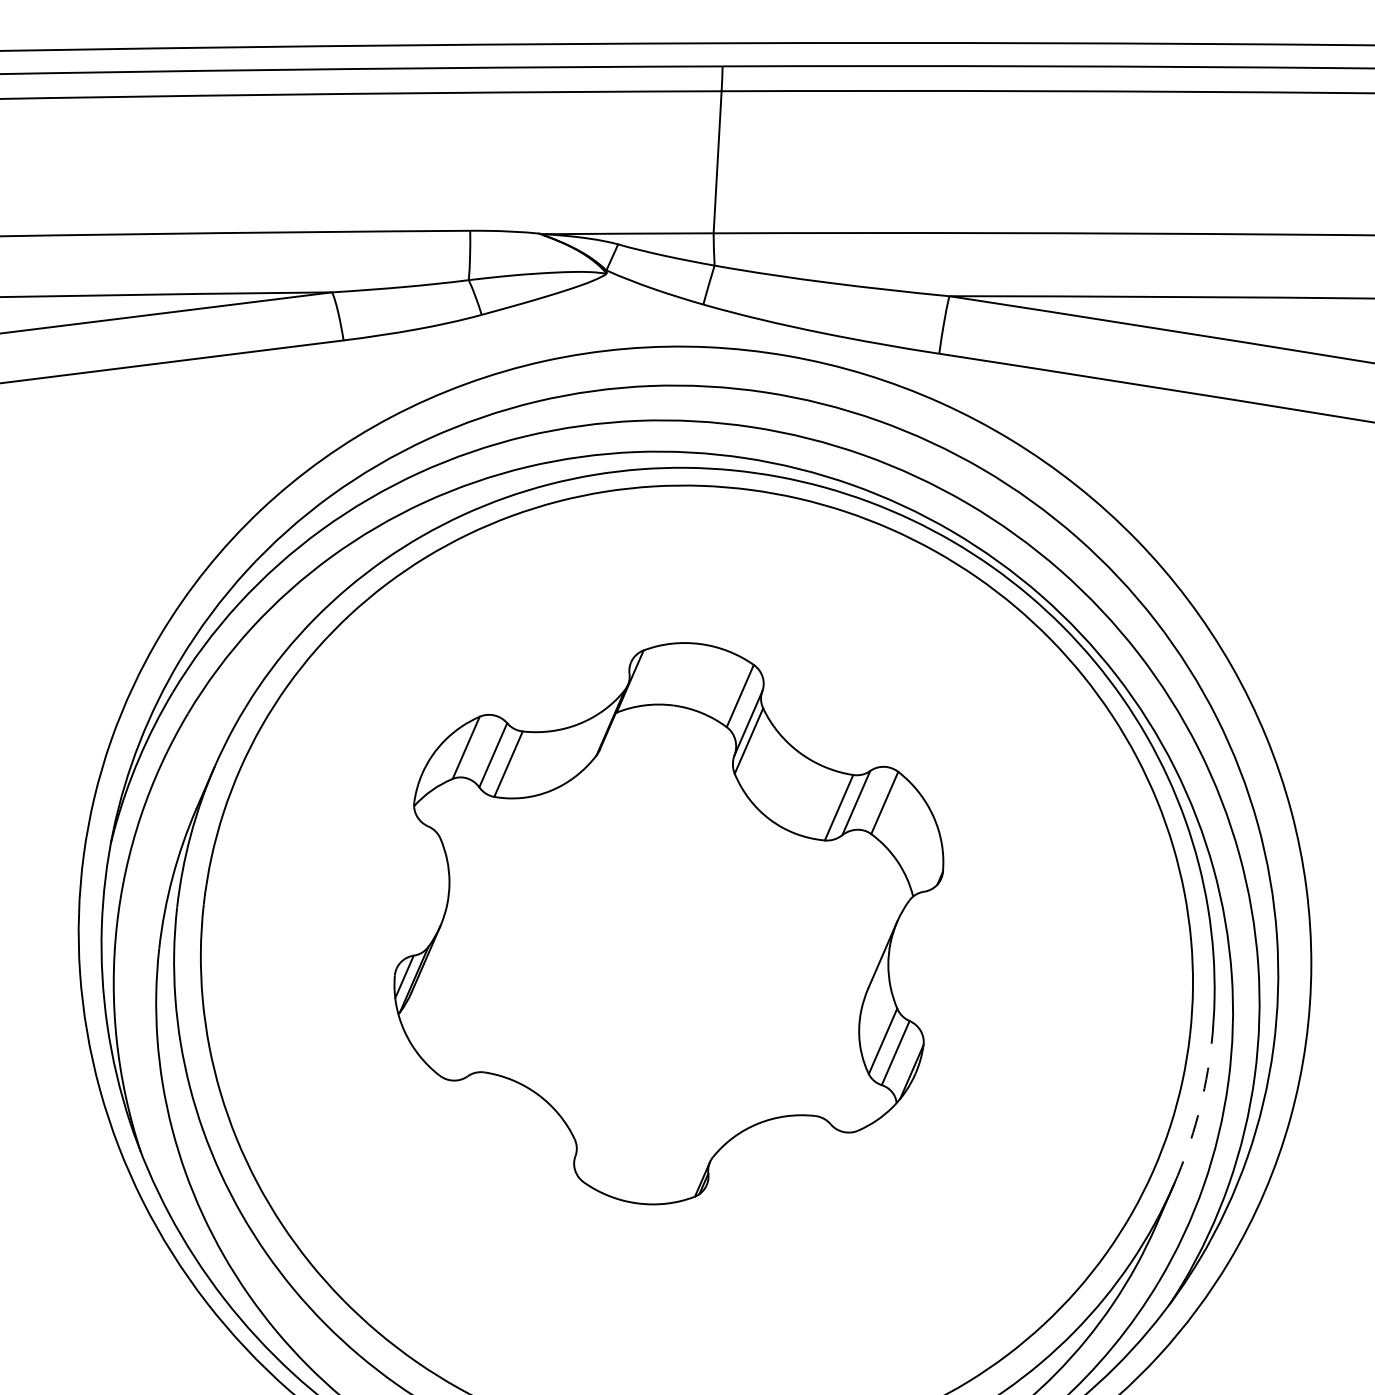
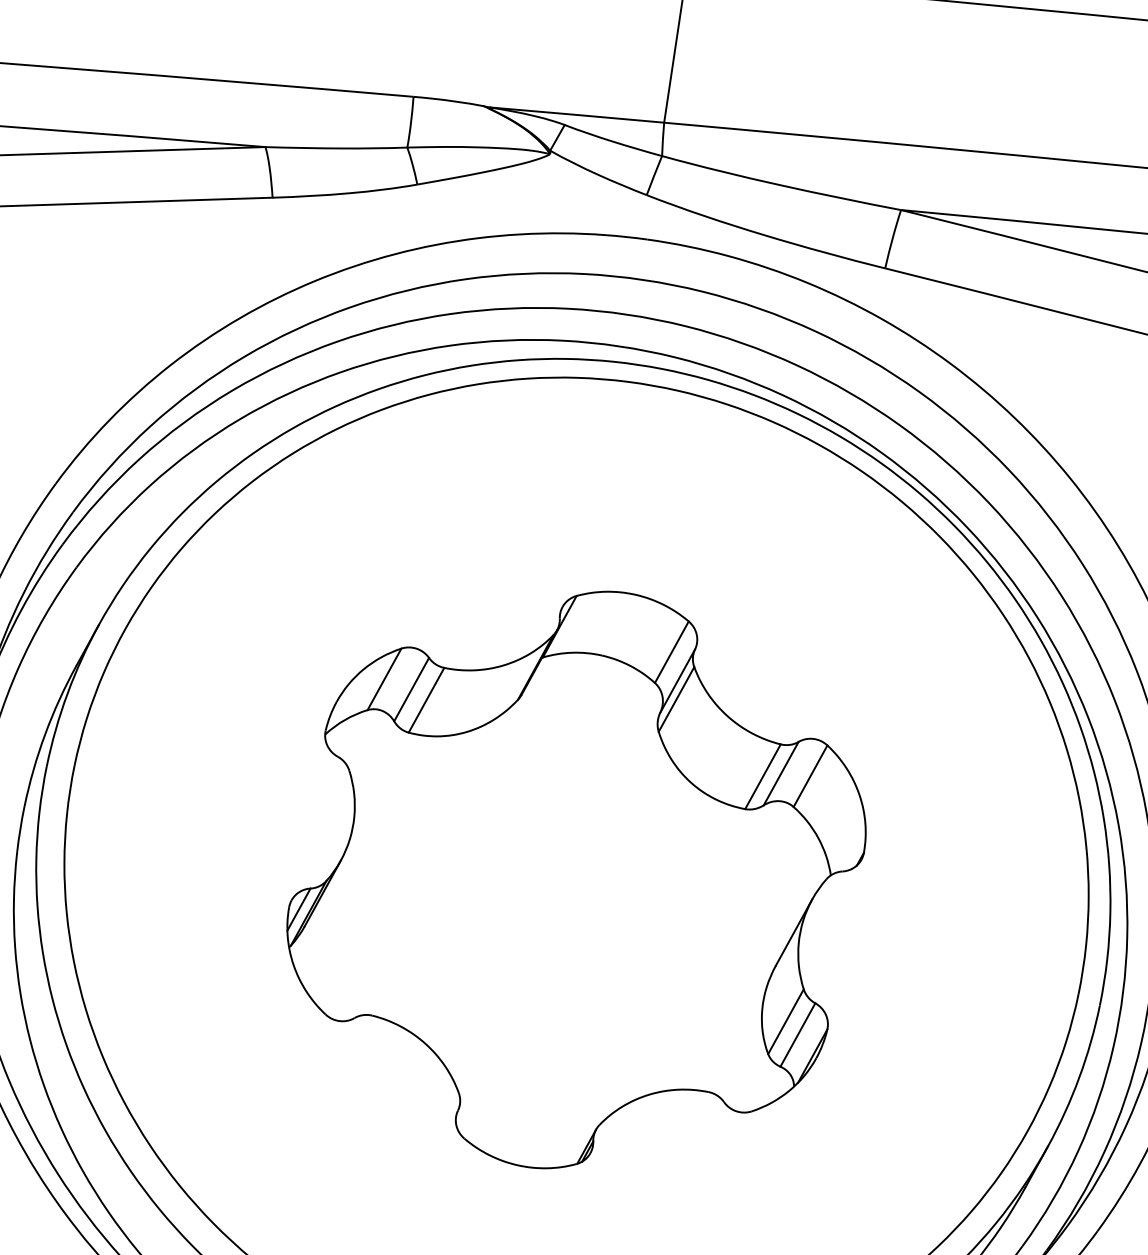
part: (668, 923) -> (576, 879), moved
arc: (1198, 1115) -> (1079, 1078), dashed -> solid

